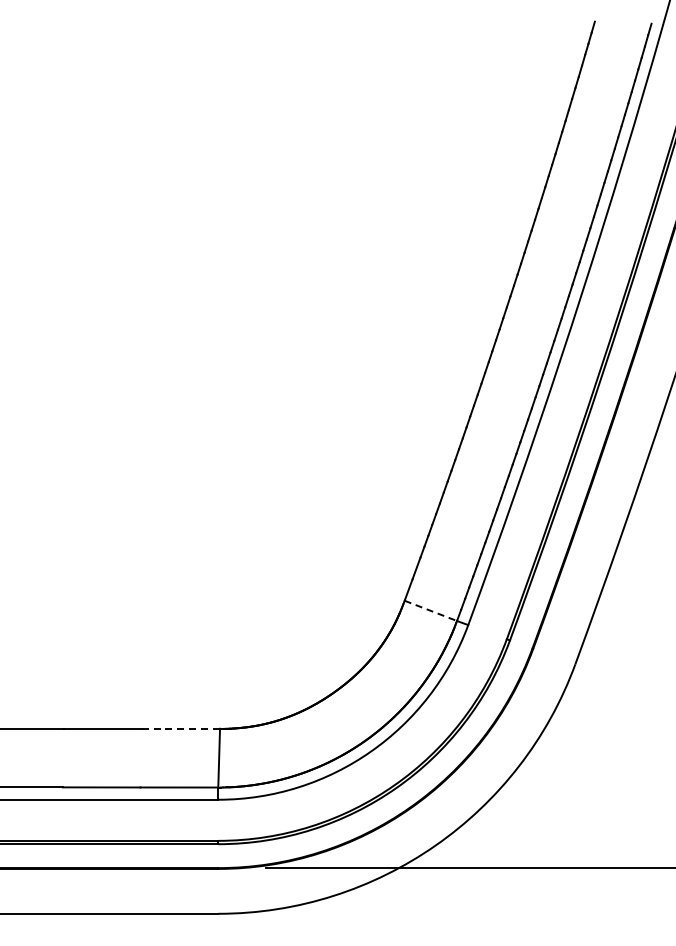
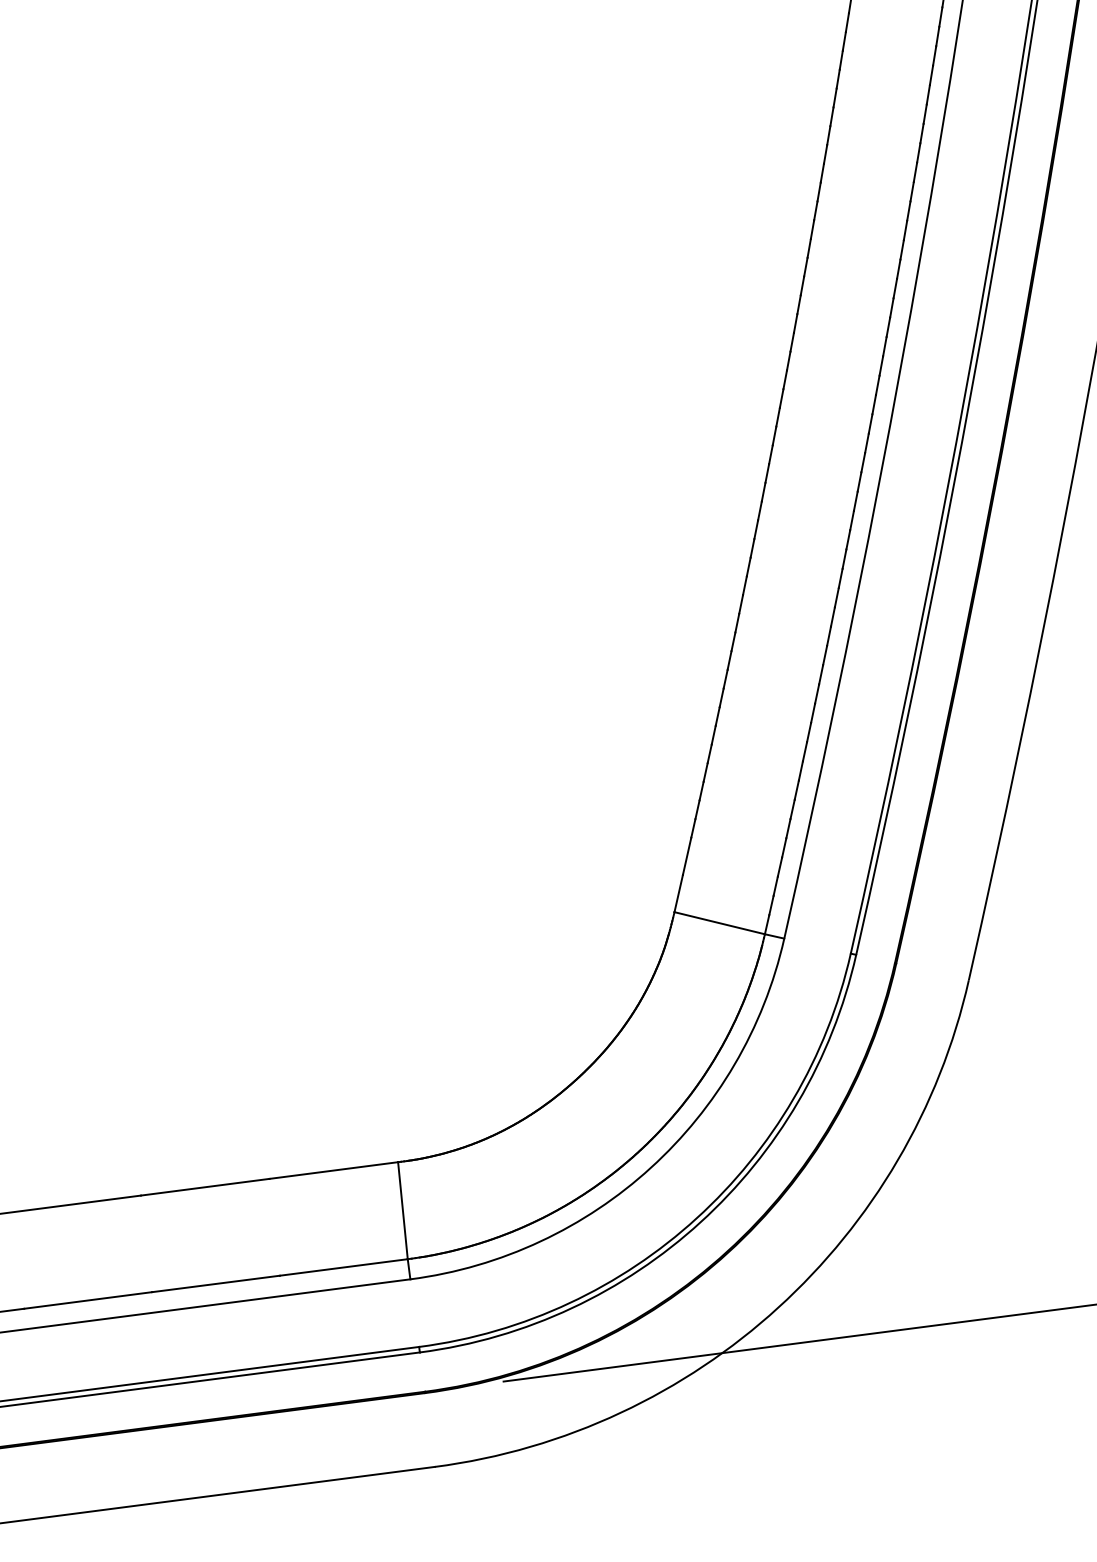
line: (431, 611) -> (720, 924), dashed -> solid
line: (181, 728) -> (334, 1169), dashed -> solid

